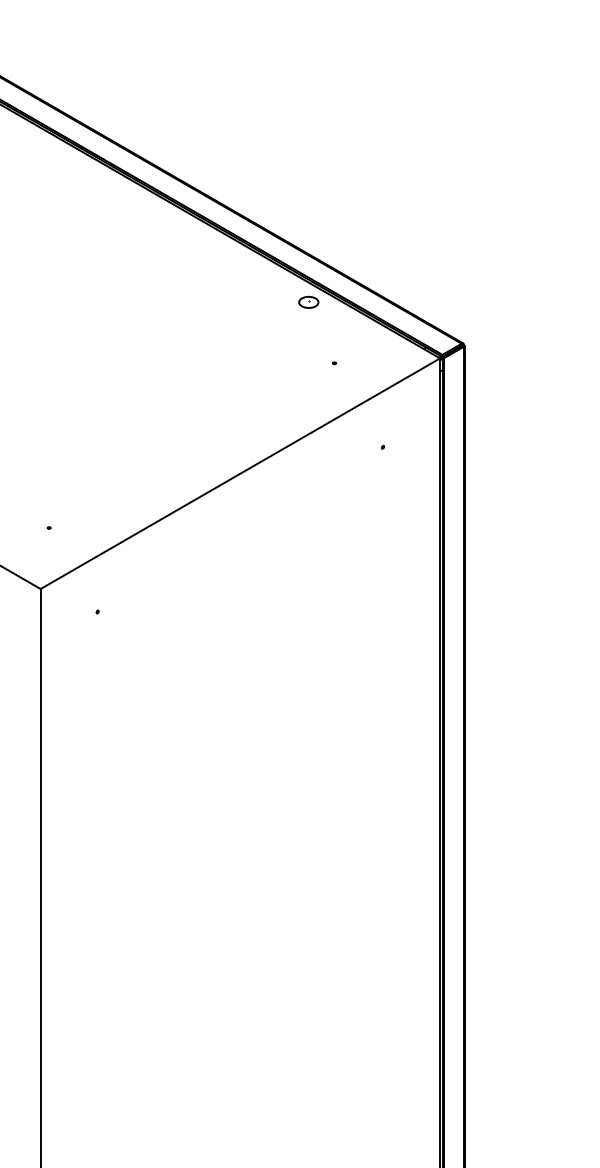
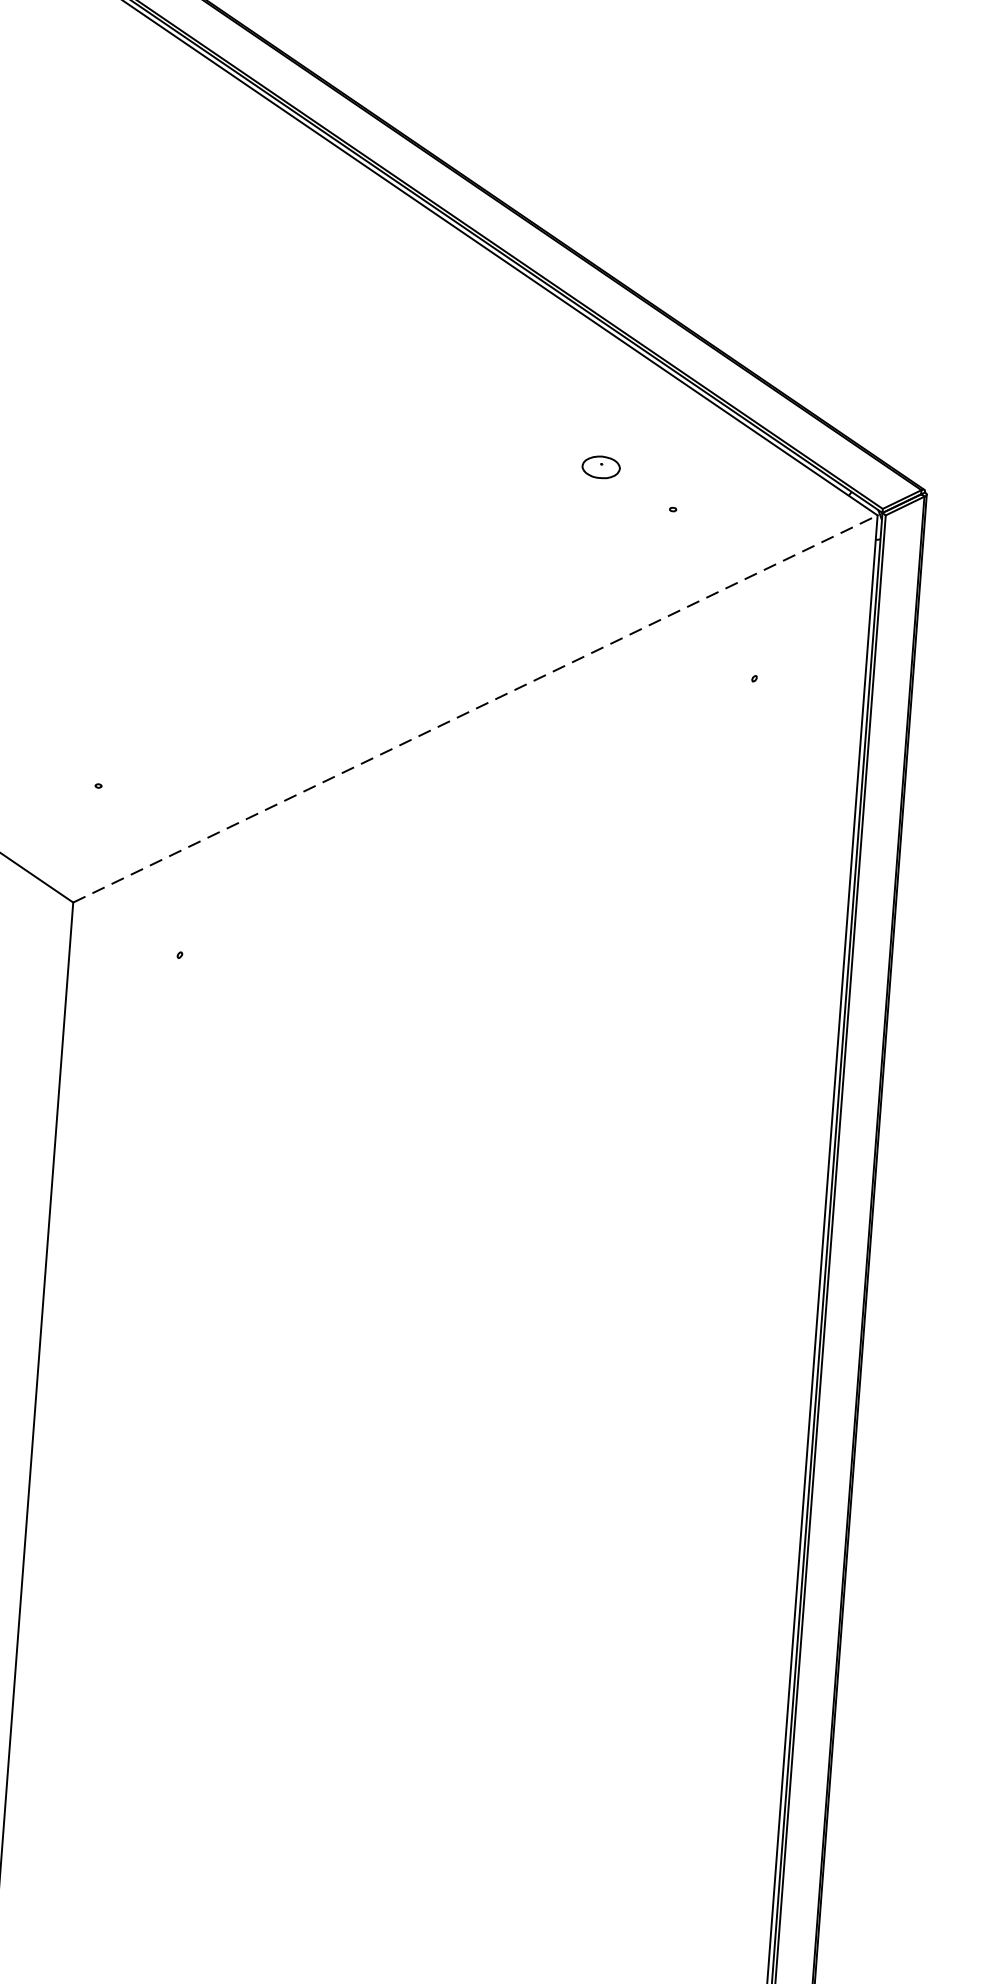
part: (308, 301) -> (600, 465), moved
line: (240, 473) -> (475, 708), solid -> dashed

